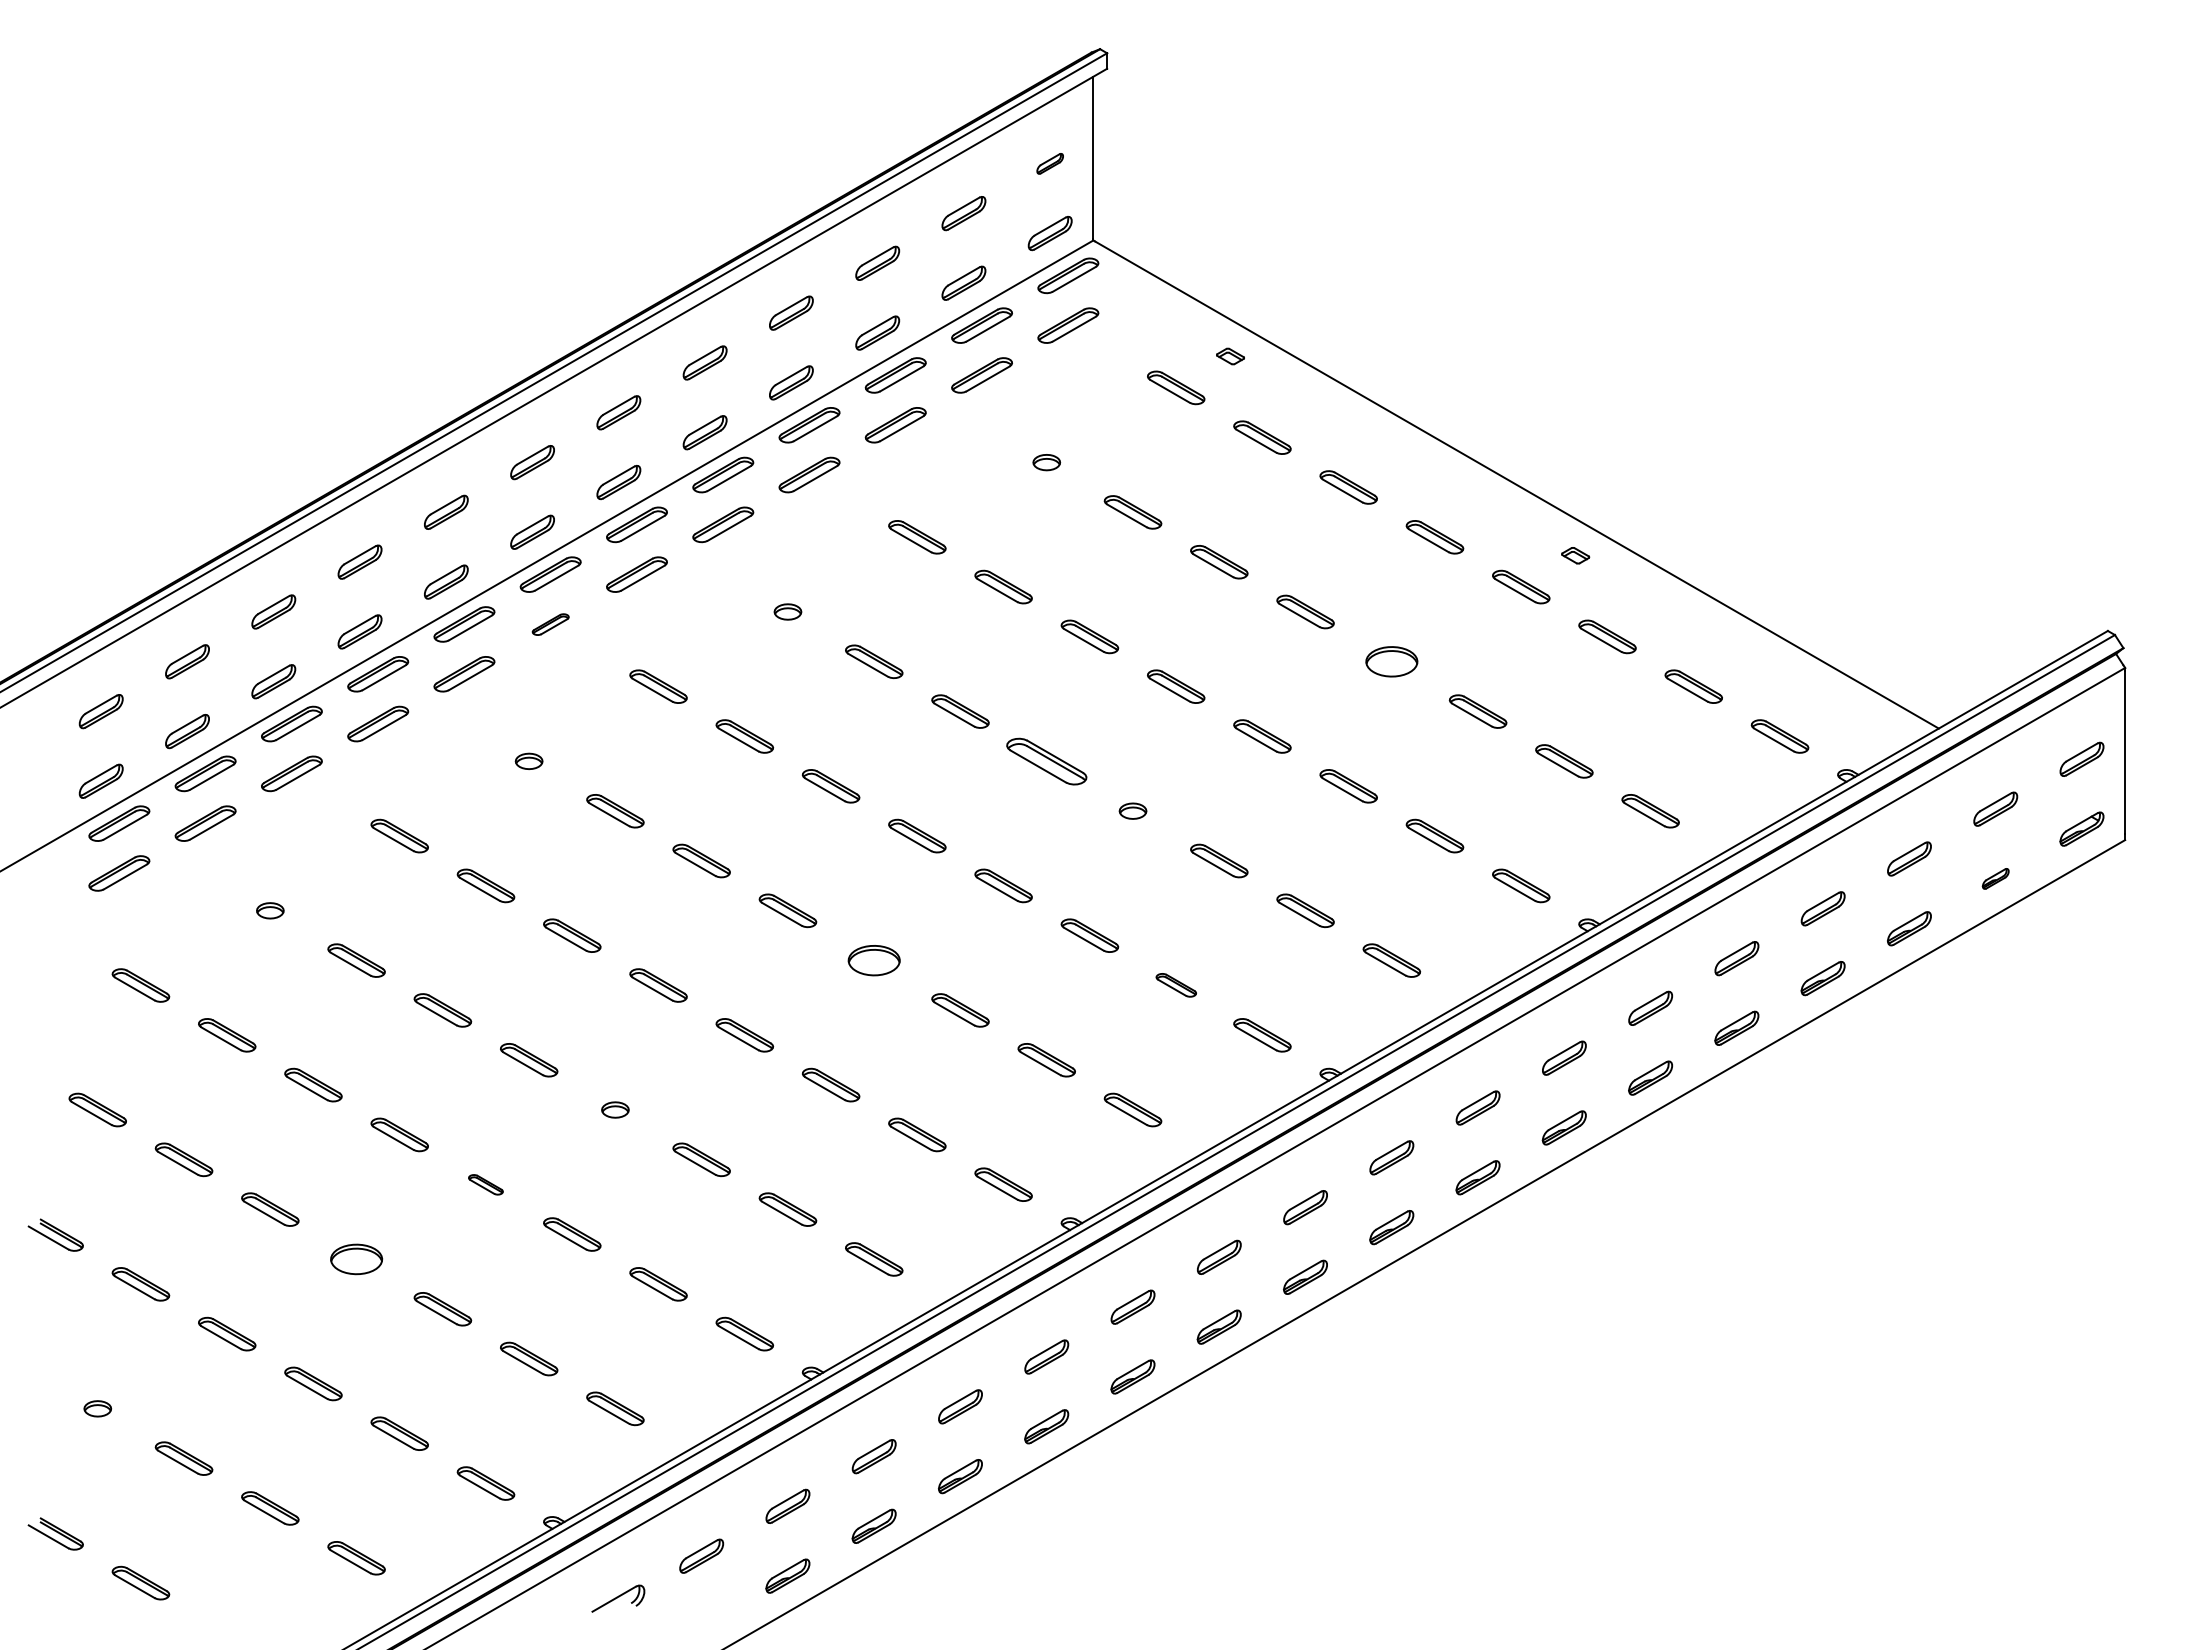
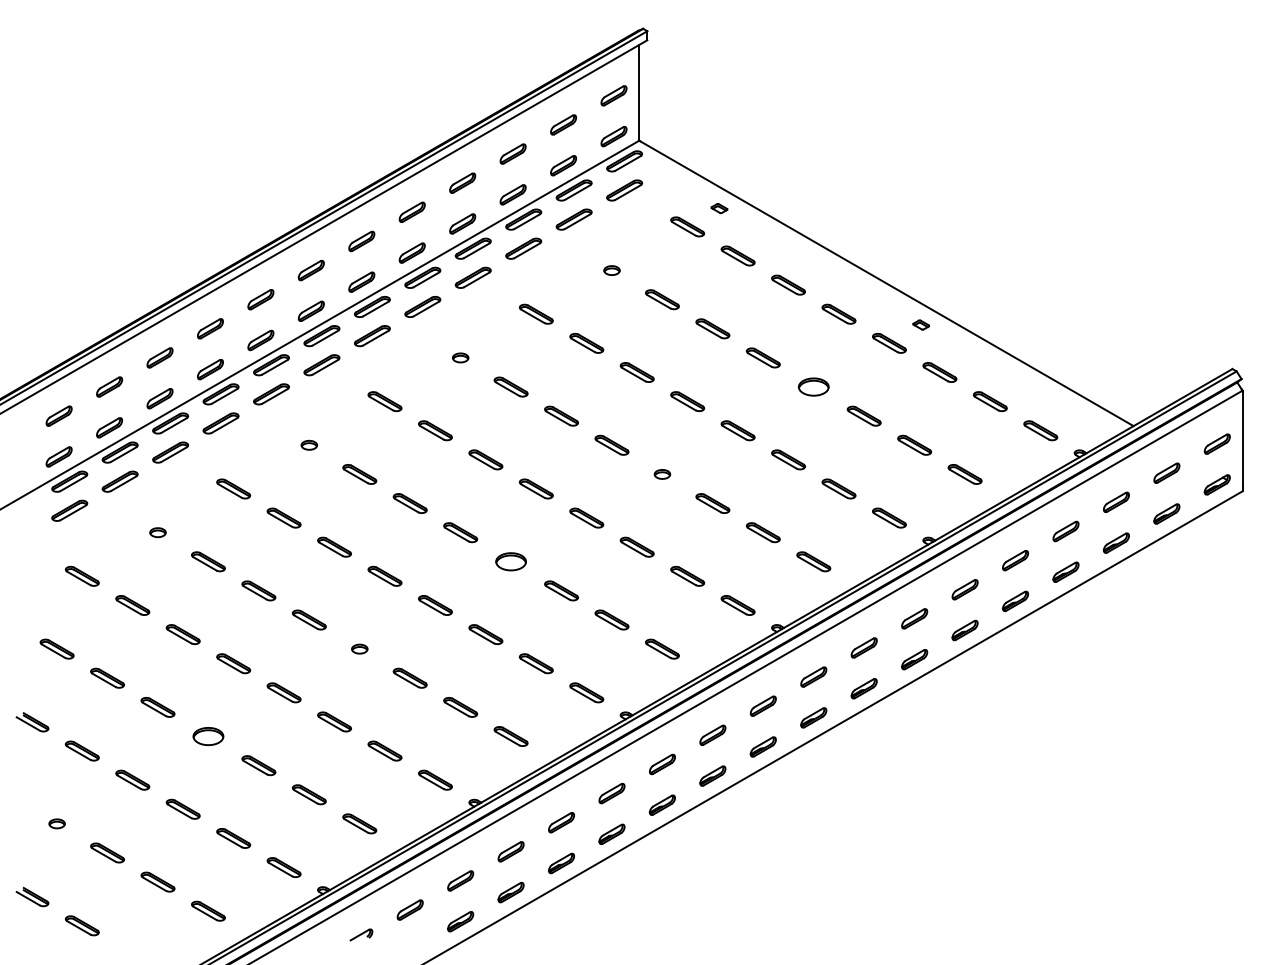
part: (1049, 163) -> (613, 95), size x1.67
part: (549, 624) -> (321, 365), size x1.67
part: (1045, 760) -> (611, 444), size x0.71
part: (1995, 878) -> (1166, 513), size x1.67
part: (1175, 984) -> (687, 575), size x1.43
part: (484, 1184) -> (283, 692), size x1.67
part: (618, 1598) -> (361, 934), size x0.71

